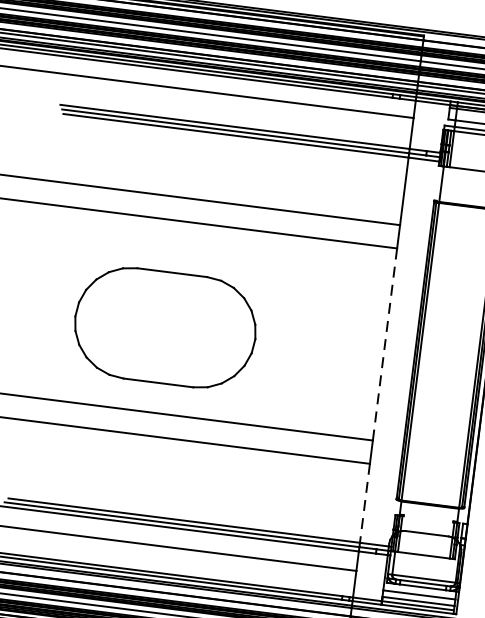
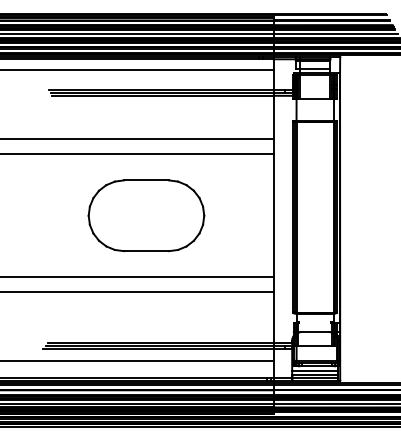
part: (165, 327) -> (146, 215), moved
line: (384, 344) -> (273, 215), dashed -> solid
line: (364, 504) -> (273, 318), dashed -> solid

